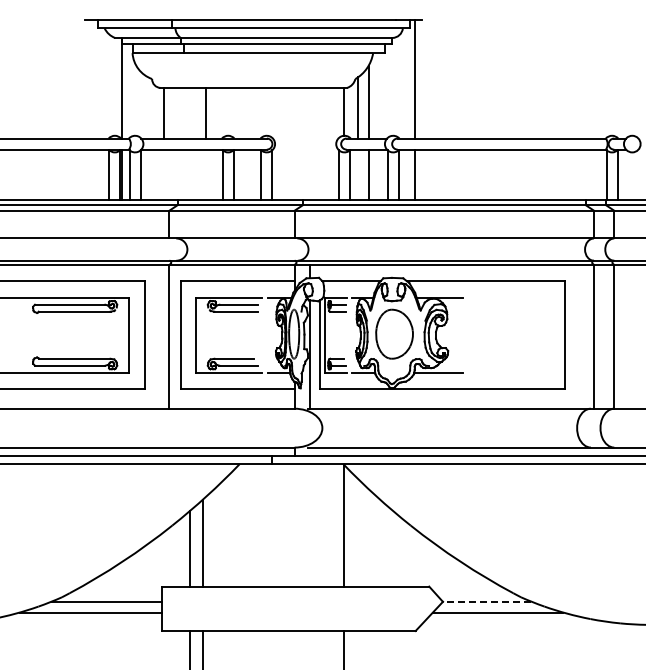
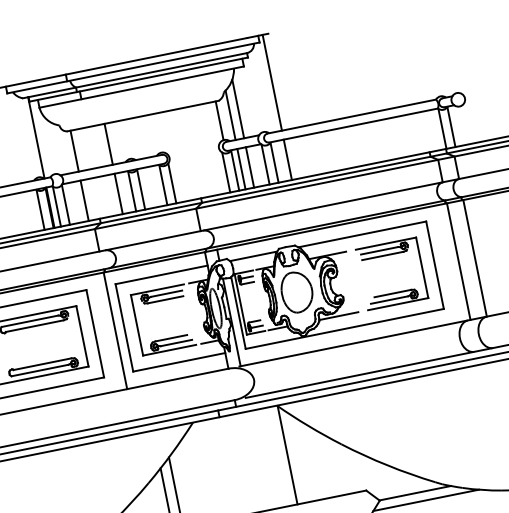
line: (163, 174) -> (84, 200), added
line: (206, 174) -> (119, 193), added
line: (357, 174) -> (241, 169), added
part: (511, 312) -> (388, 255), added
line: (486, 601) -> (414, 493), dashed -> solid

